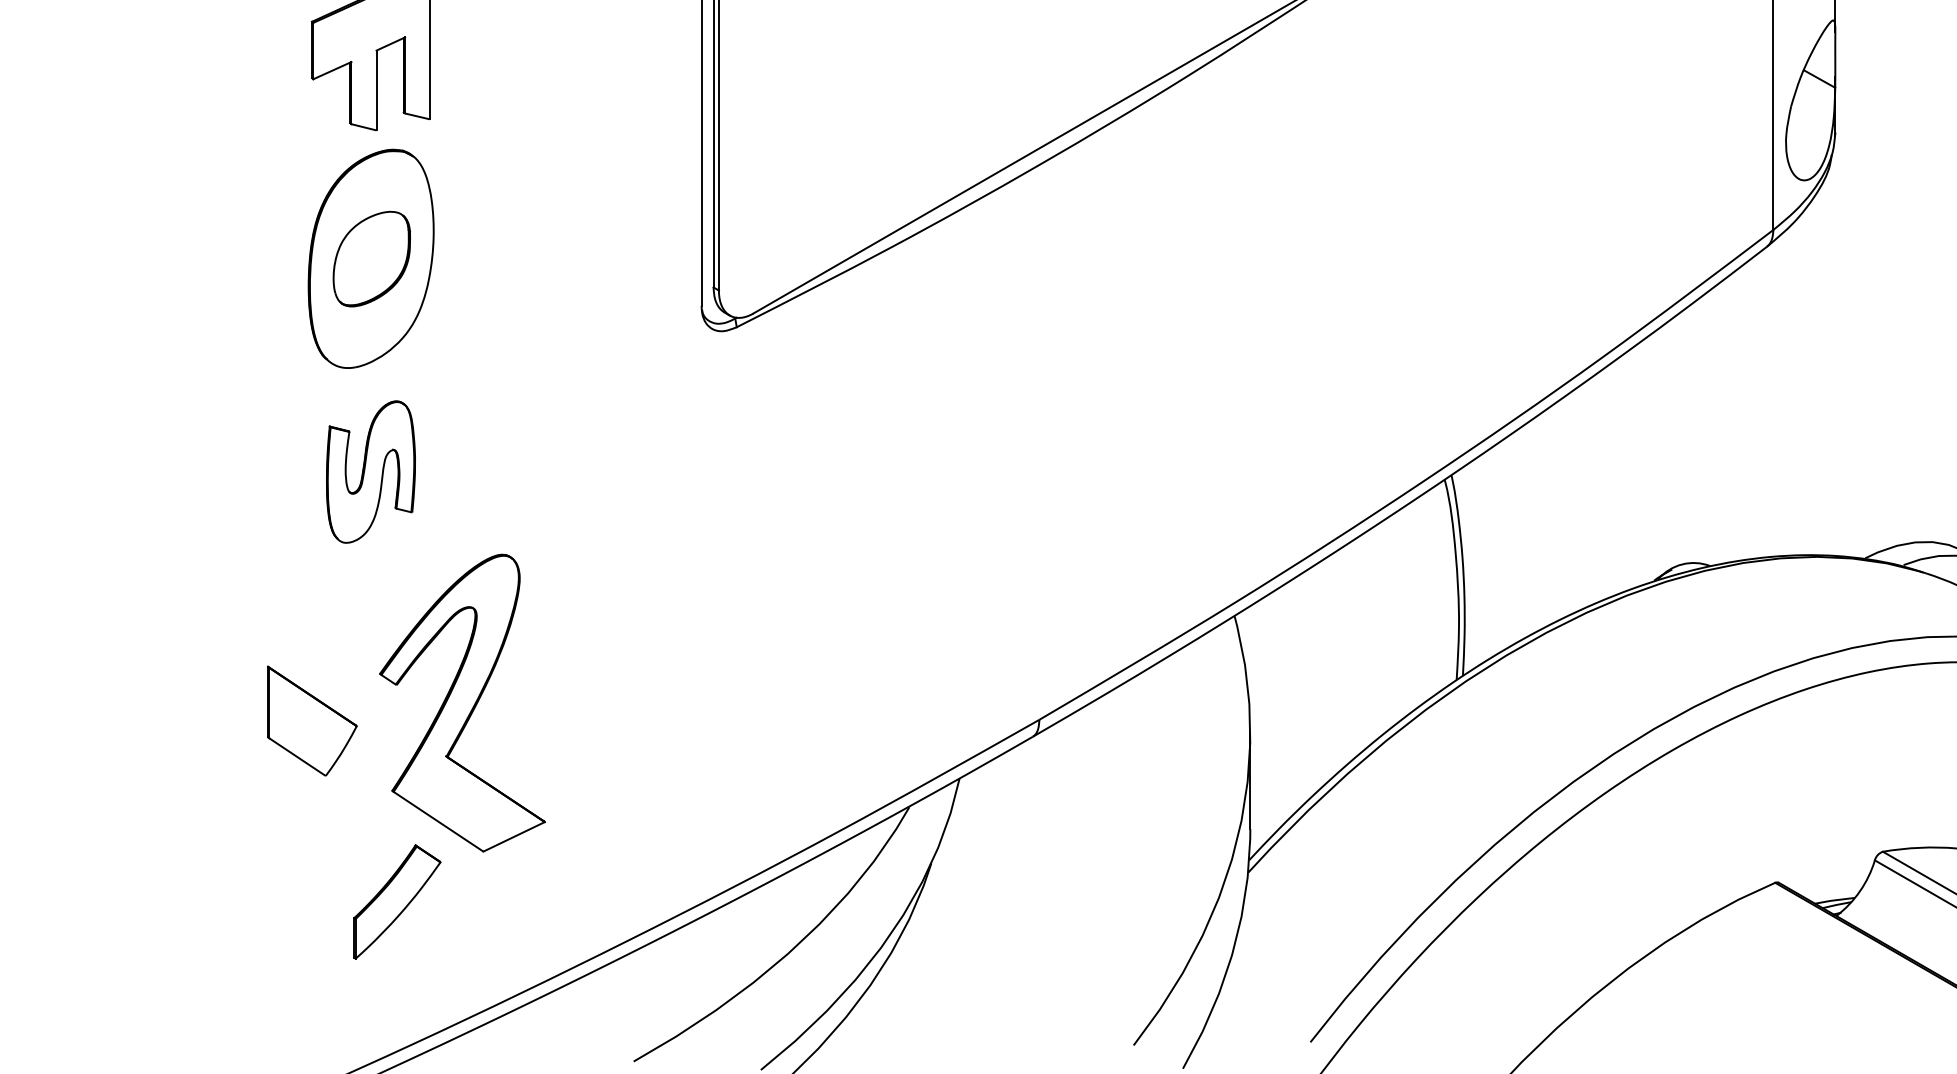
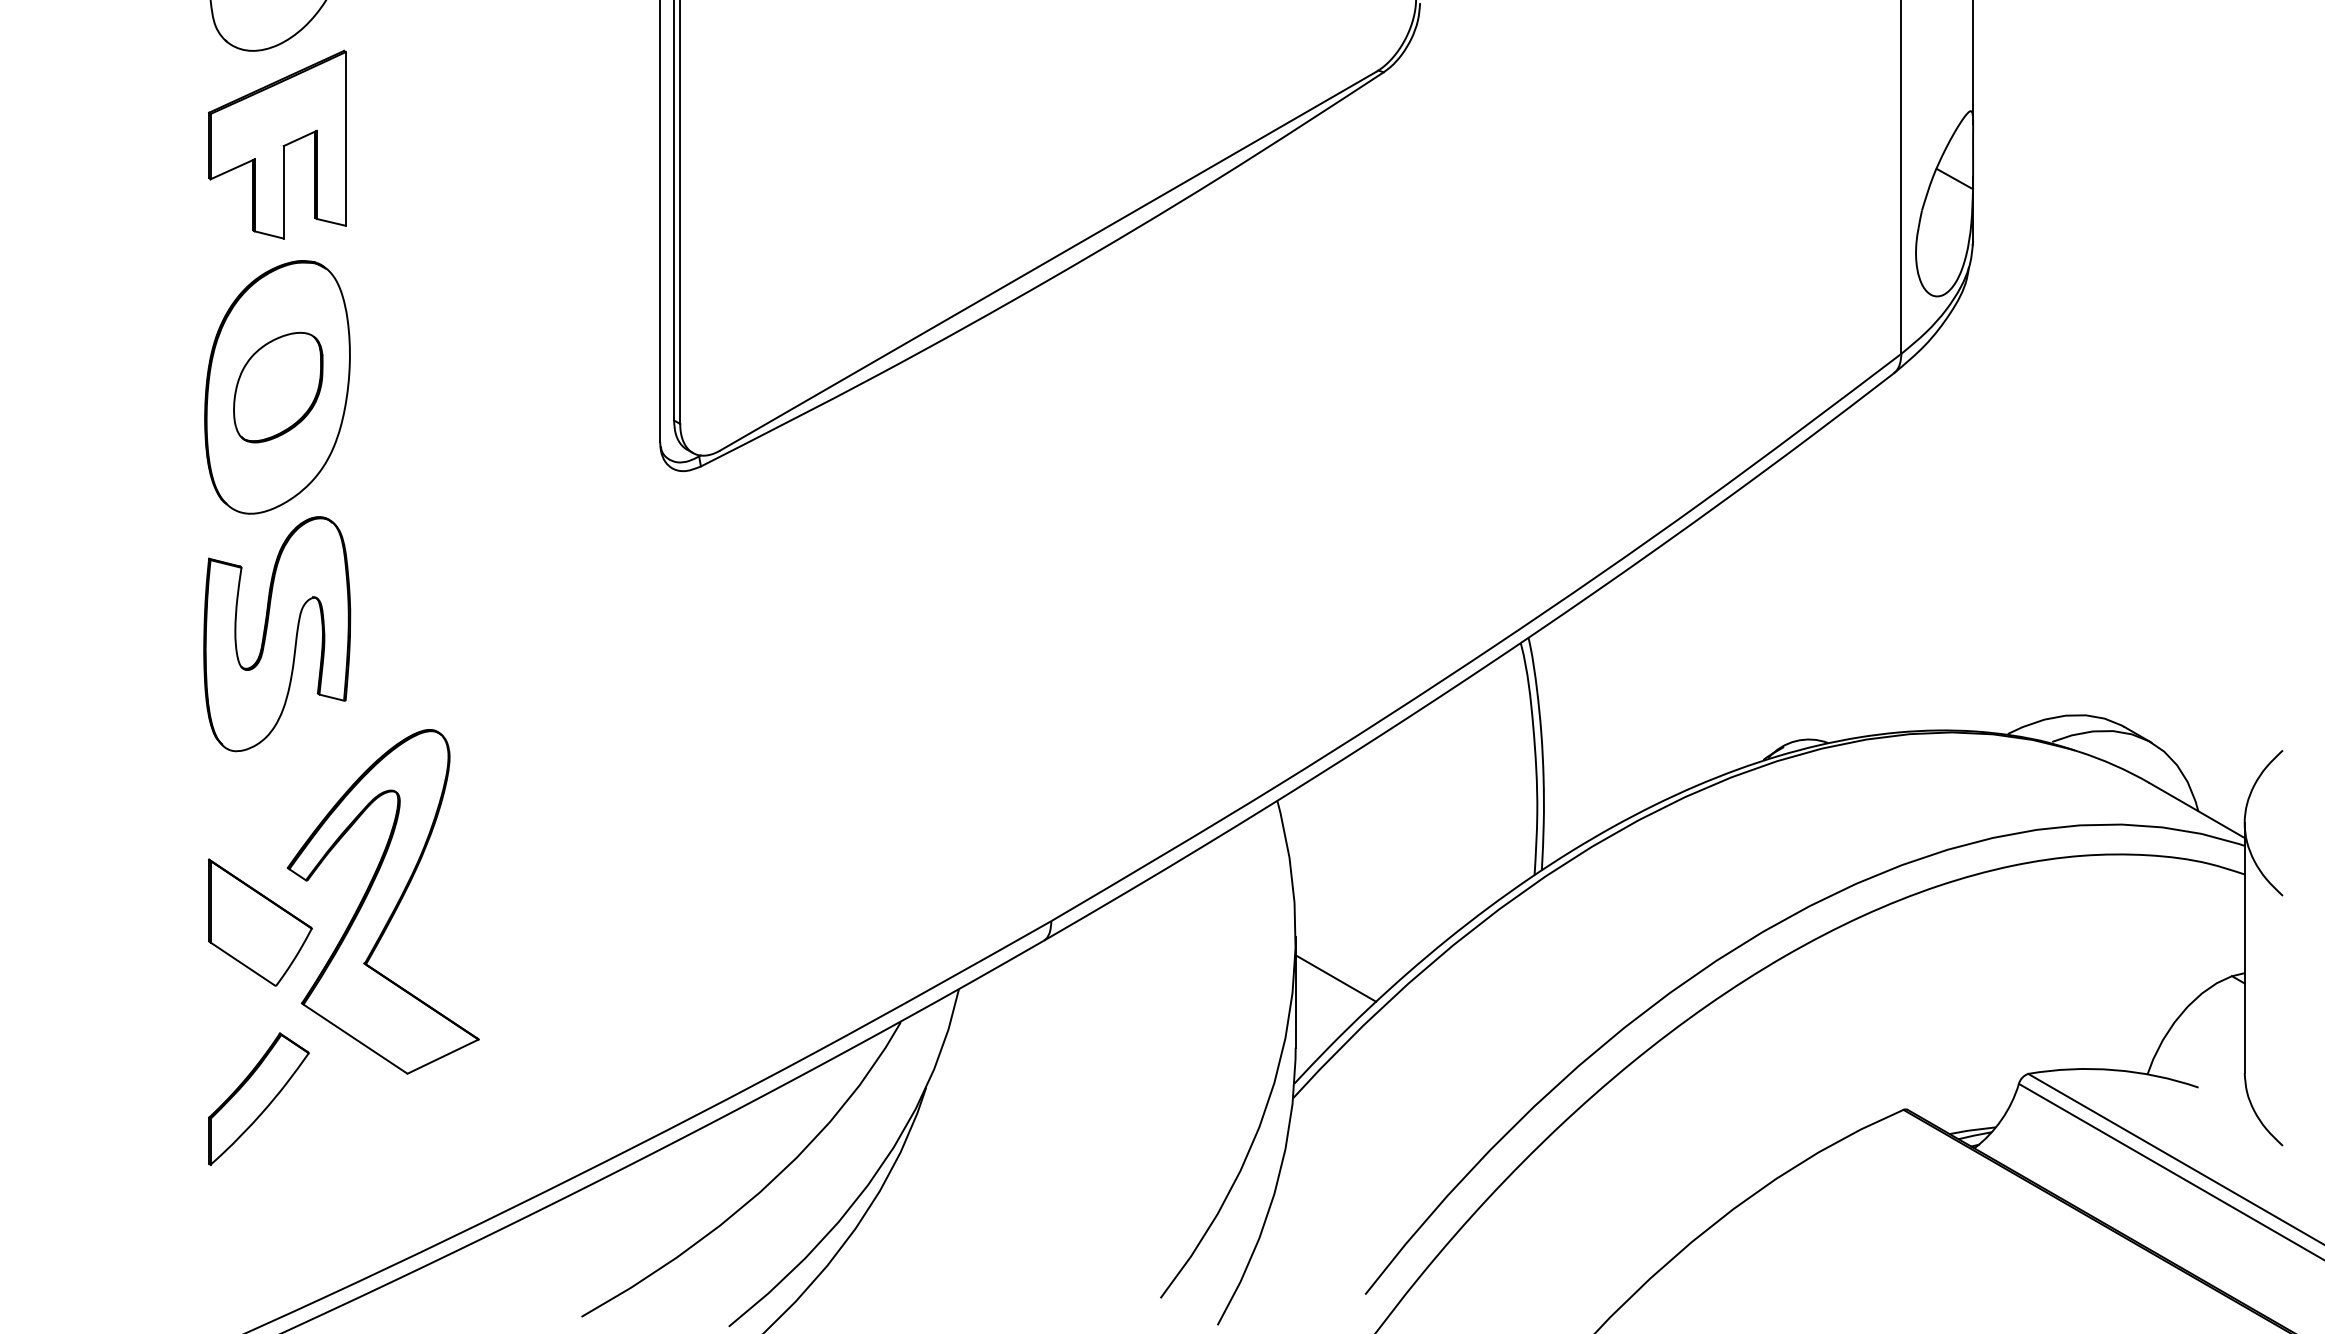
part: (371, 472) -> (277, 634), size x1.43
part: (312, 721) -> (260, 922), moved
line: (1284, 769) -> (1335, 978), added
part: (397, 901) -> (258, 1098), moved

